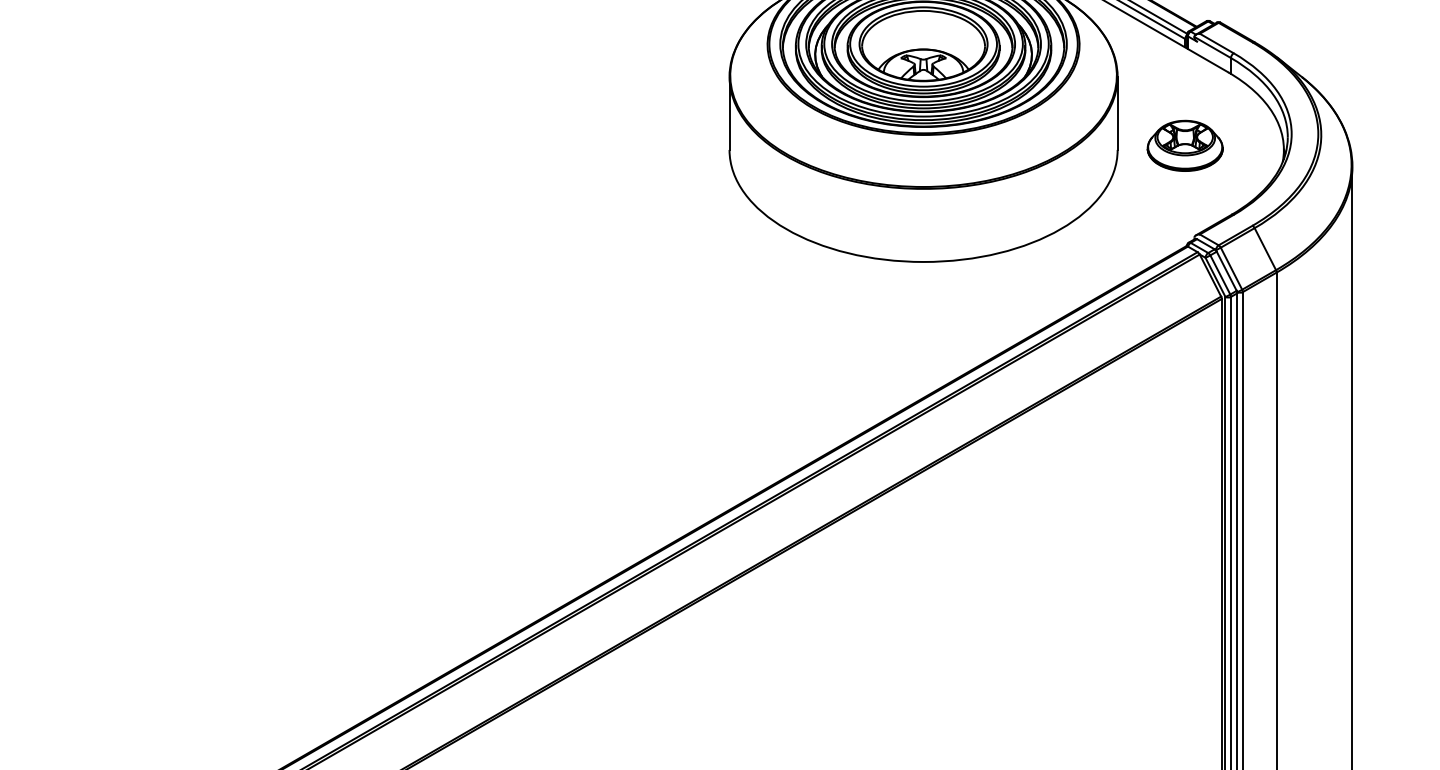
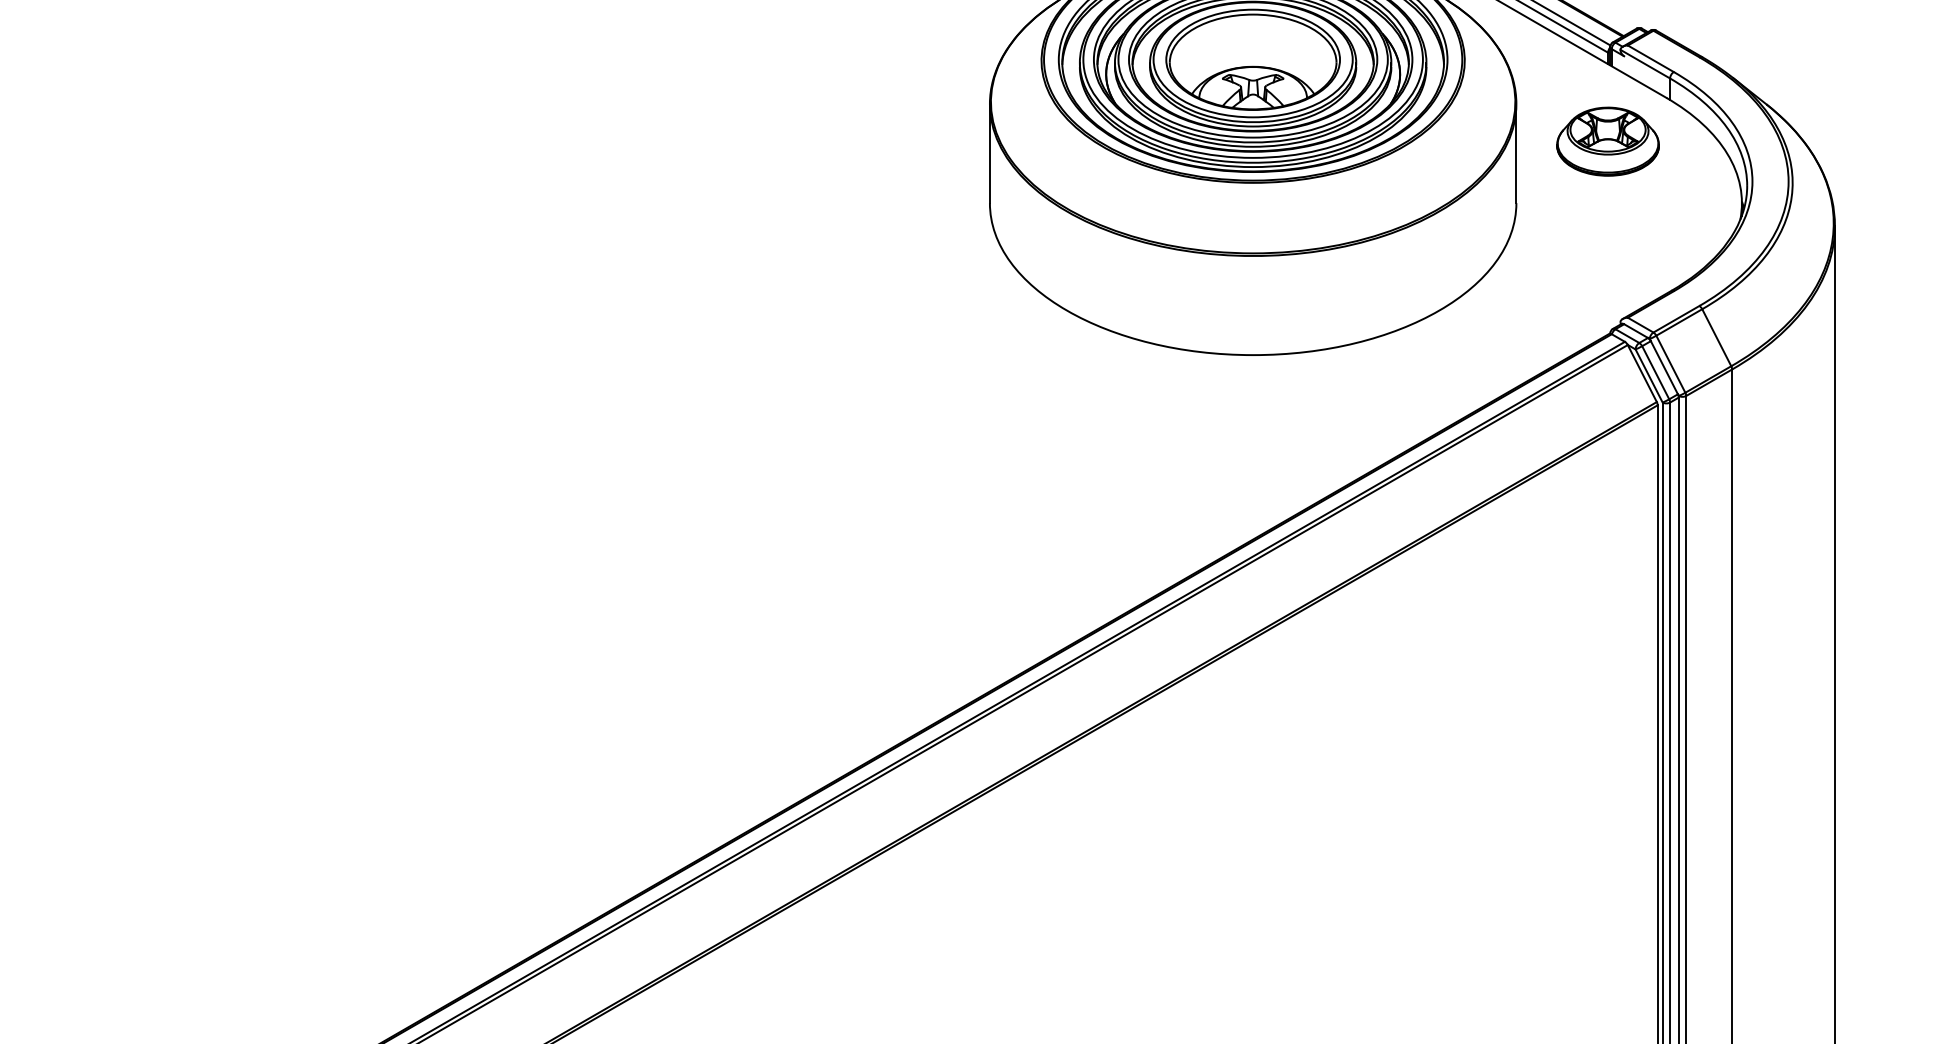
part: (1184, 145) -> (1607, 141), moved

